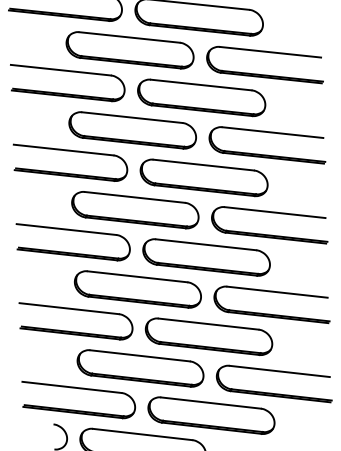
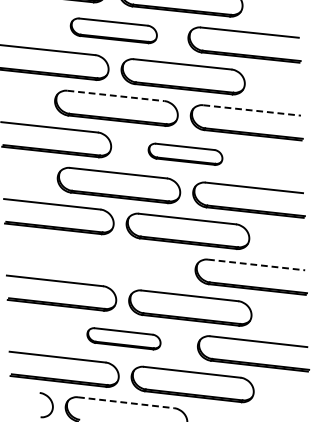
part: (129, 50) -> (113, 30), size x0.7
line: (132, 117) -> (116, 95), solid -> dashed
line: (272, 132) -> (251, 110), solid -> dashed
part: (203, 177) -> (184, 153), size x0.6
part: (137, 289) -> (121, 262), removed
line: (278, 292) -> (257, 265), solid -> dashed
part: (140, 368) -> (123, 338), size x0.6
line: (142, 434) -> (125, 402), solid -> dashed

